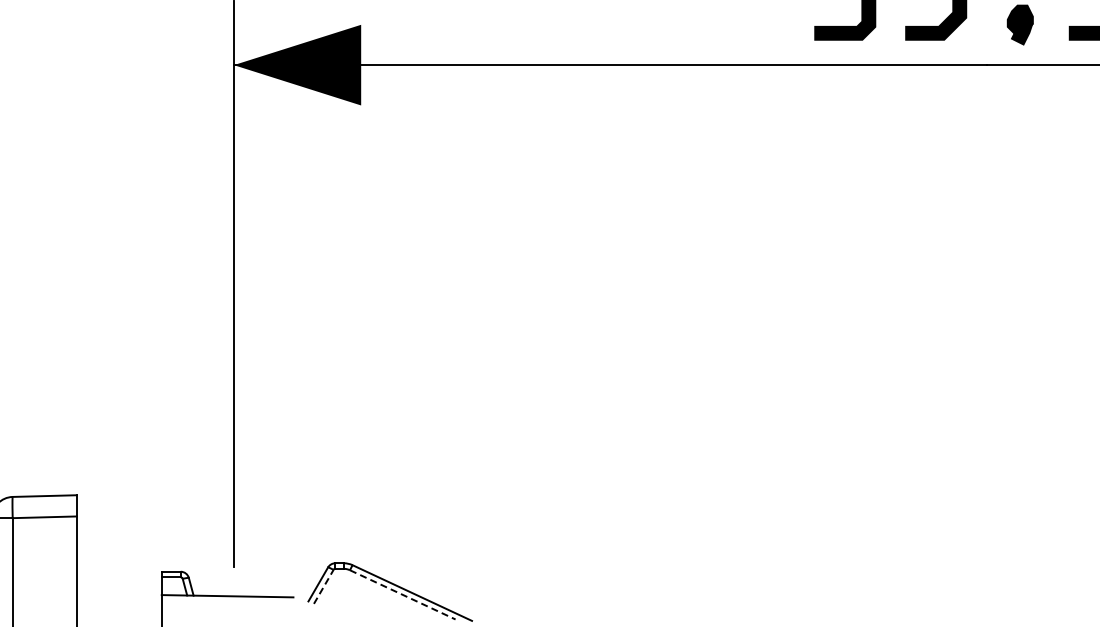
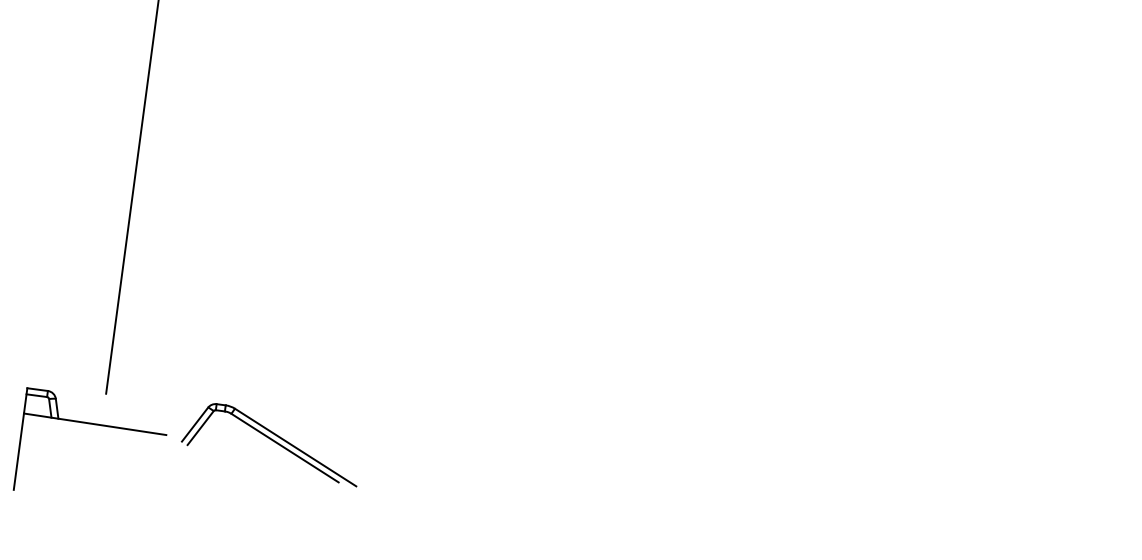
line: (323, 586) -> (200, 427), dashed -> solid
line: (403, 595) -> (285, 448), dashed -> solid

